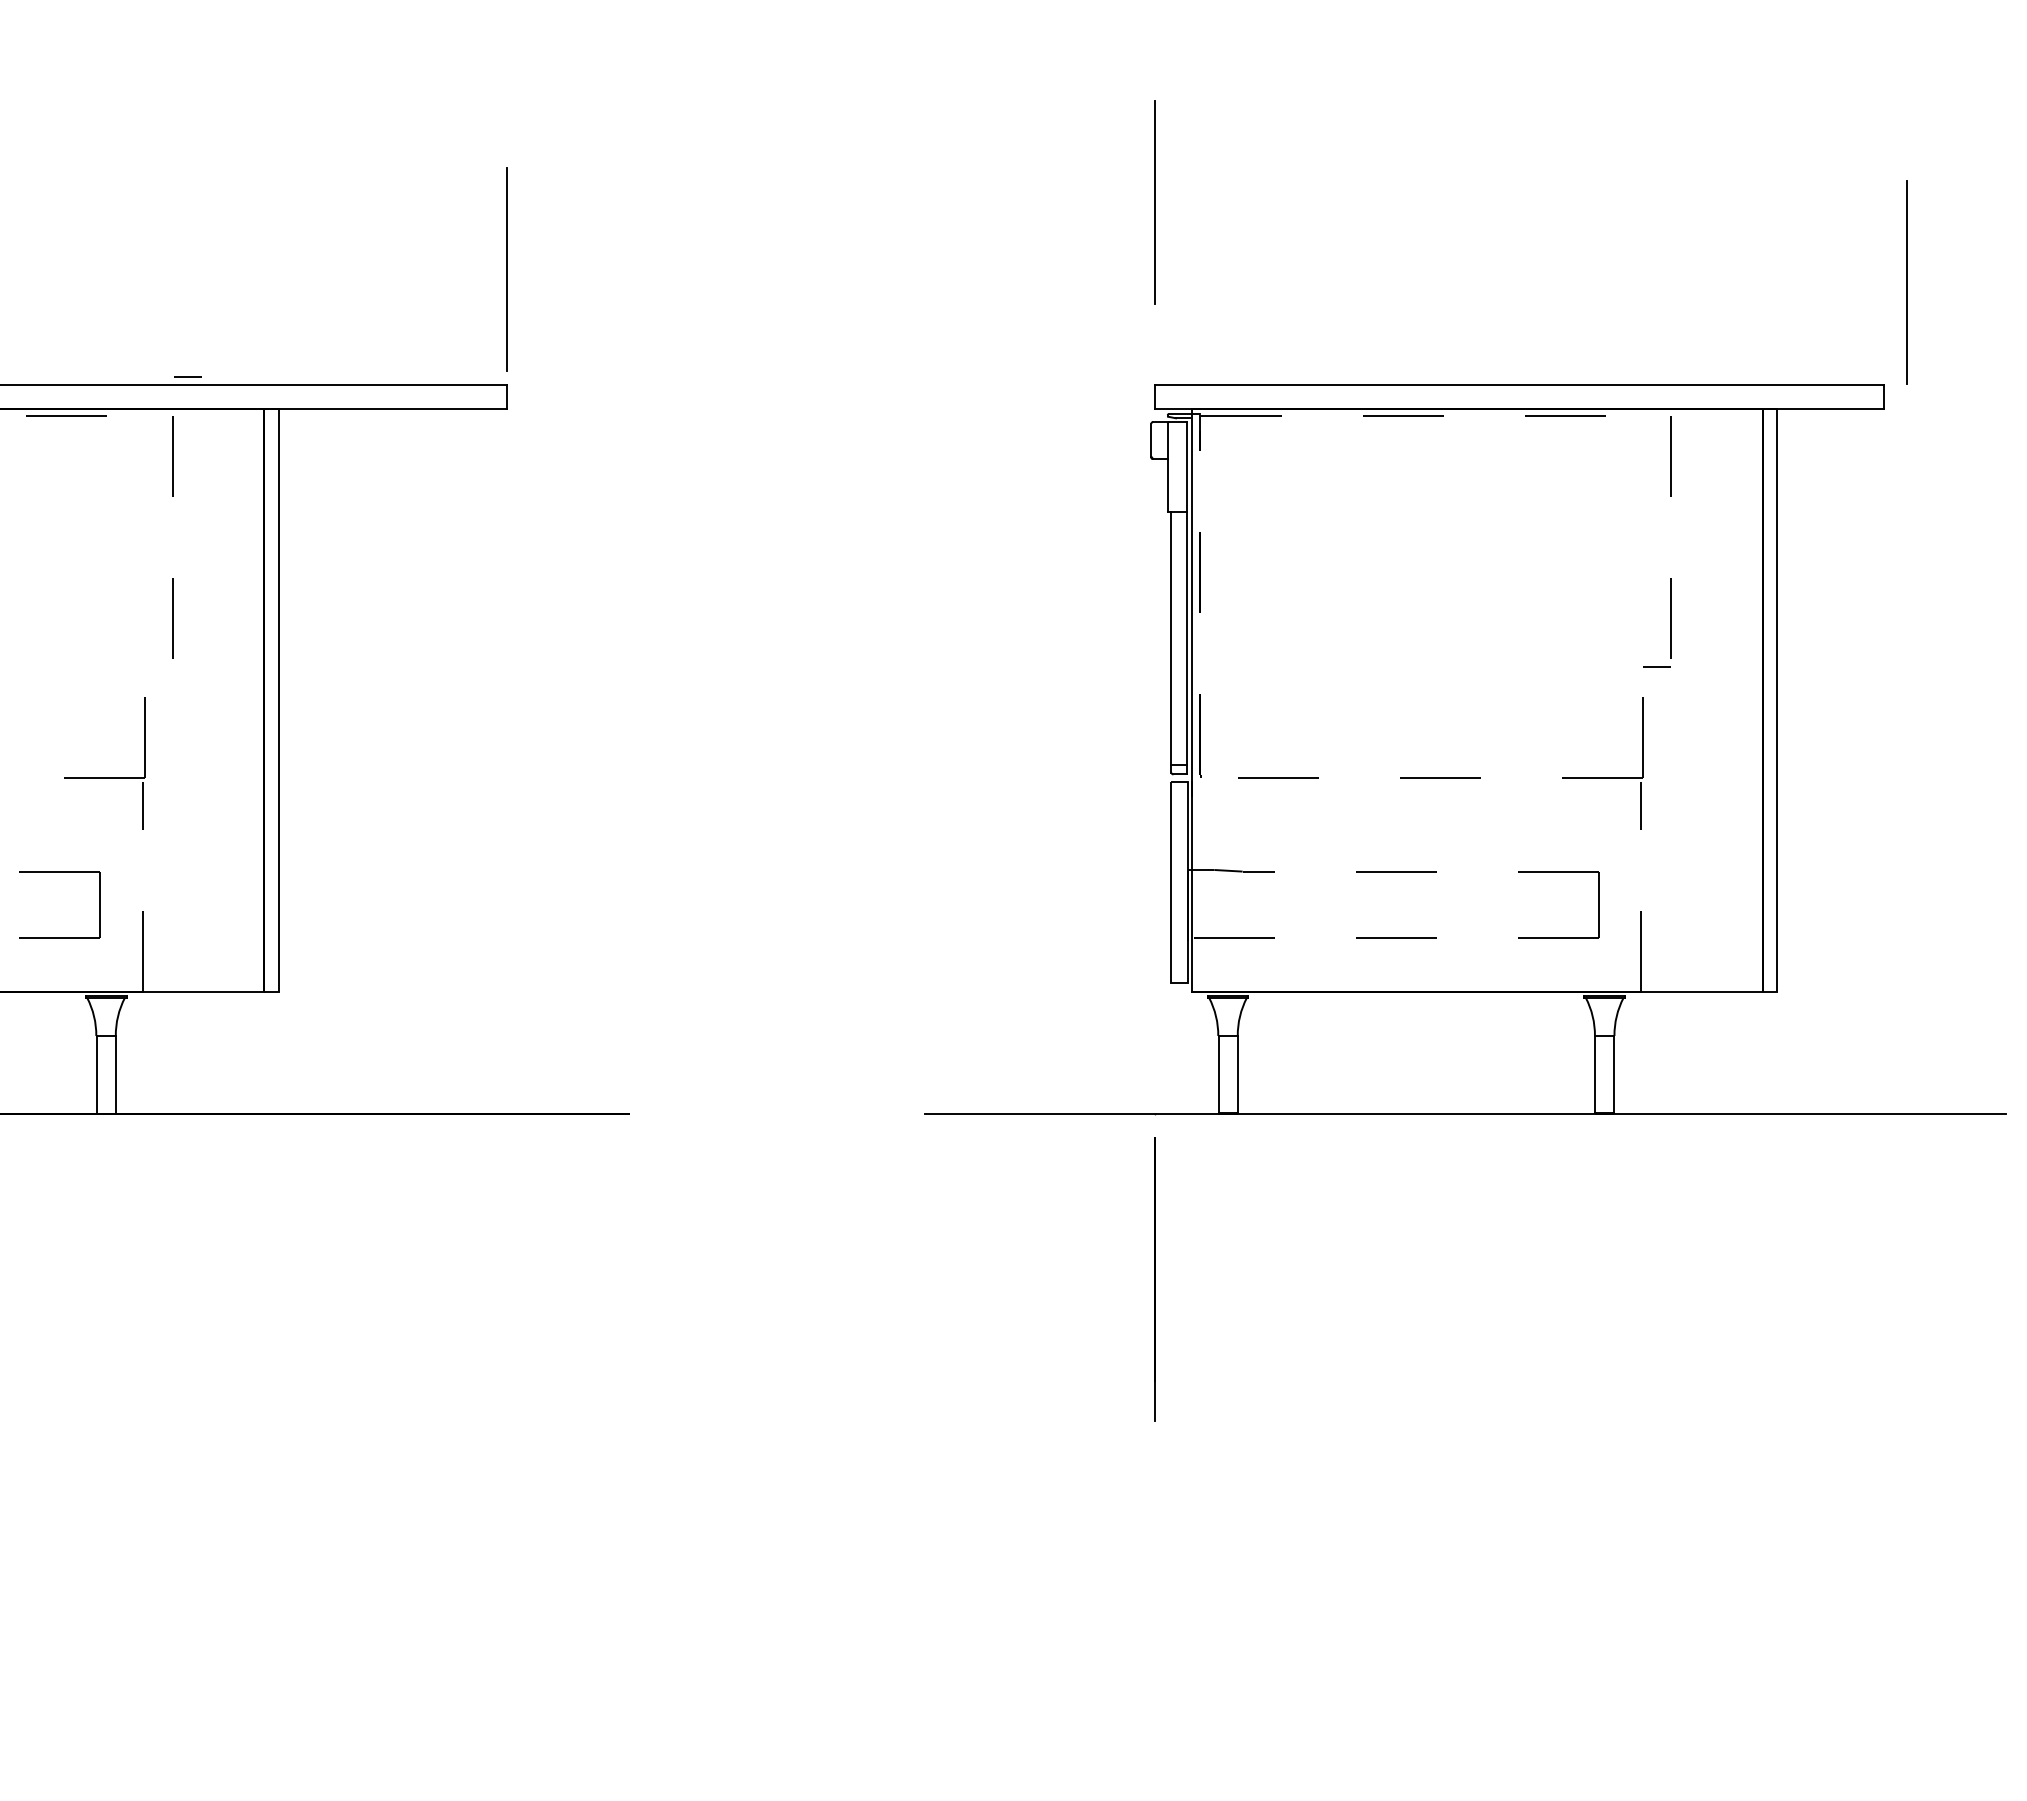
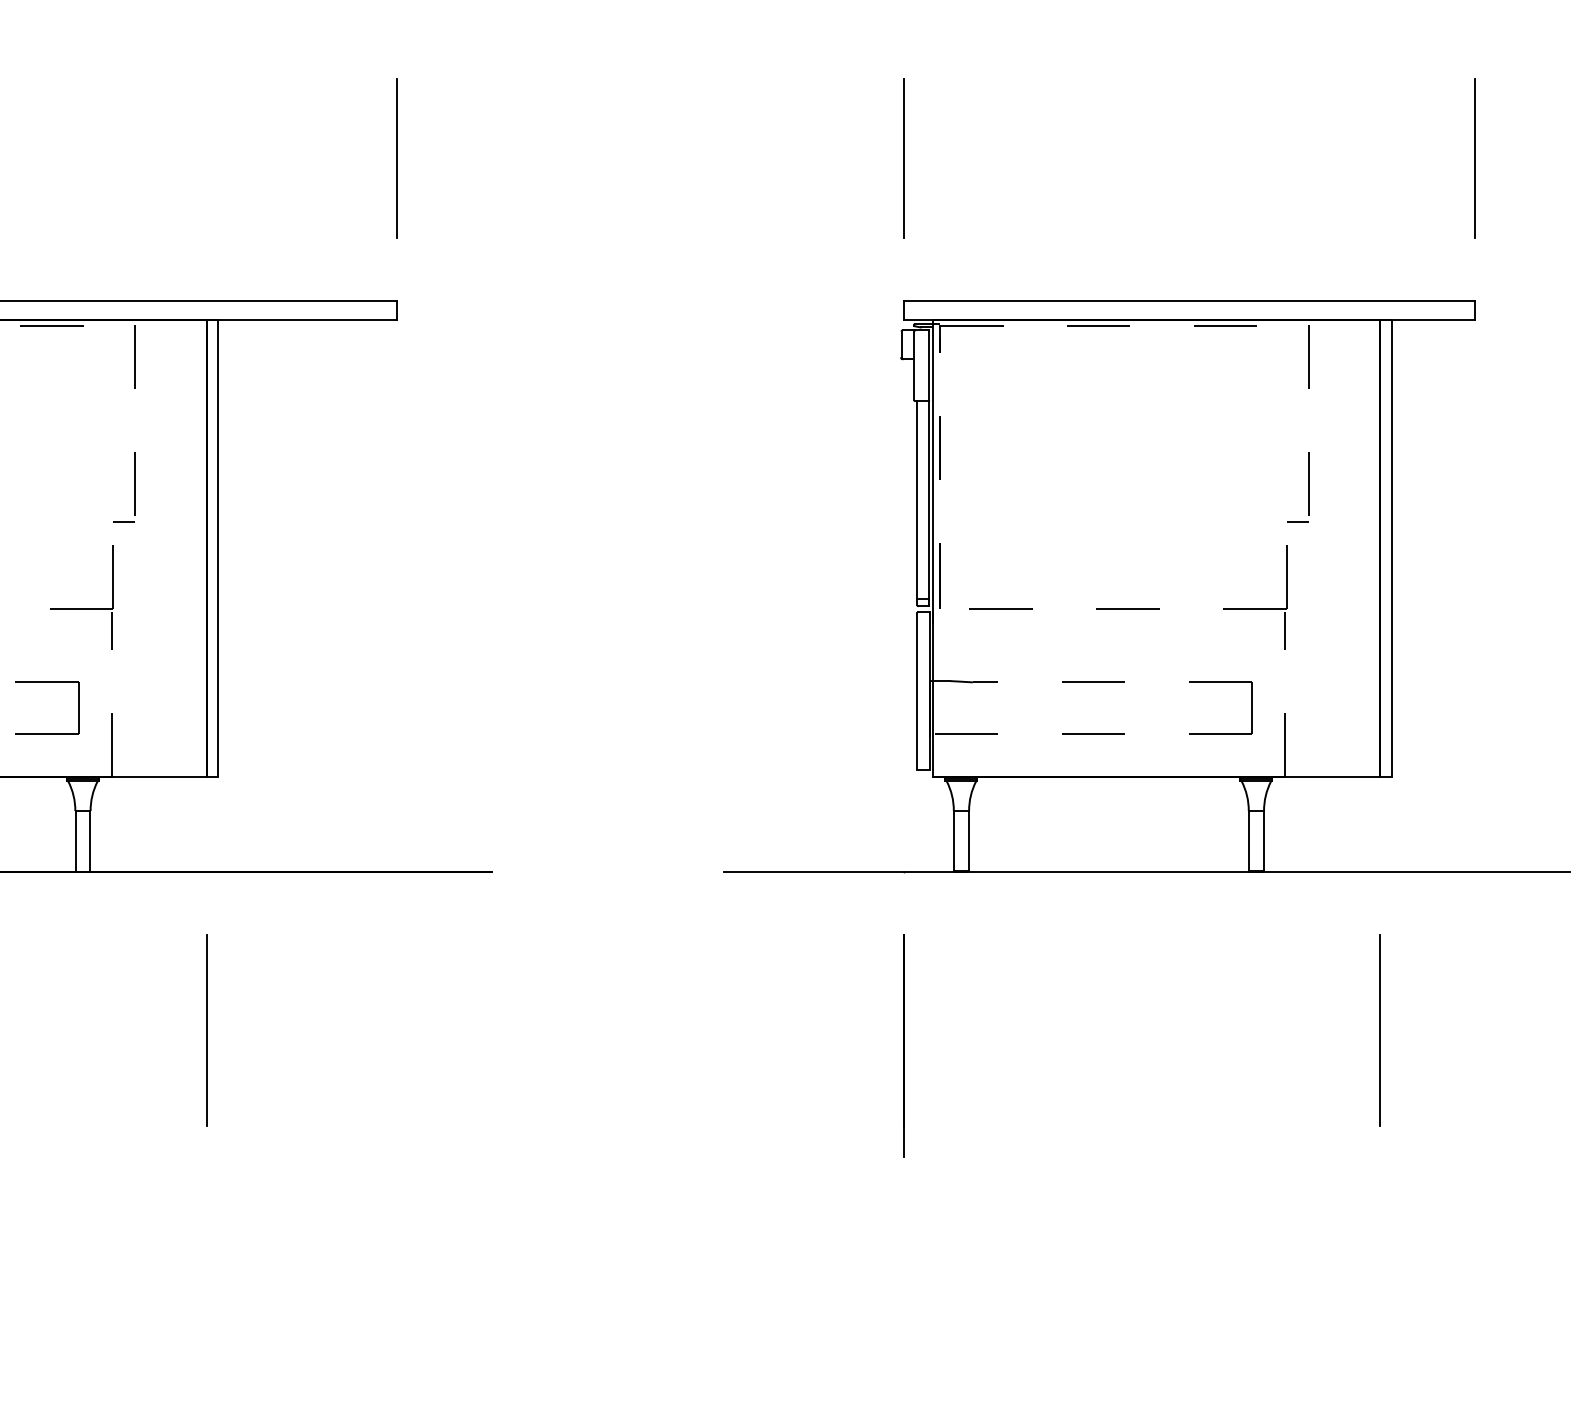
line: (506, 269) -> (396, 158), moved
line: (1906, 282) -> (1474, 158), moved
line: (187, 376) -> (124, 521), moved
line: (1154, 1279) -> (903, 1046), moved
line: (264, 1315) -> (207, 1029), added
line: (1762, 1315) -> (1379, 1029), added

